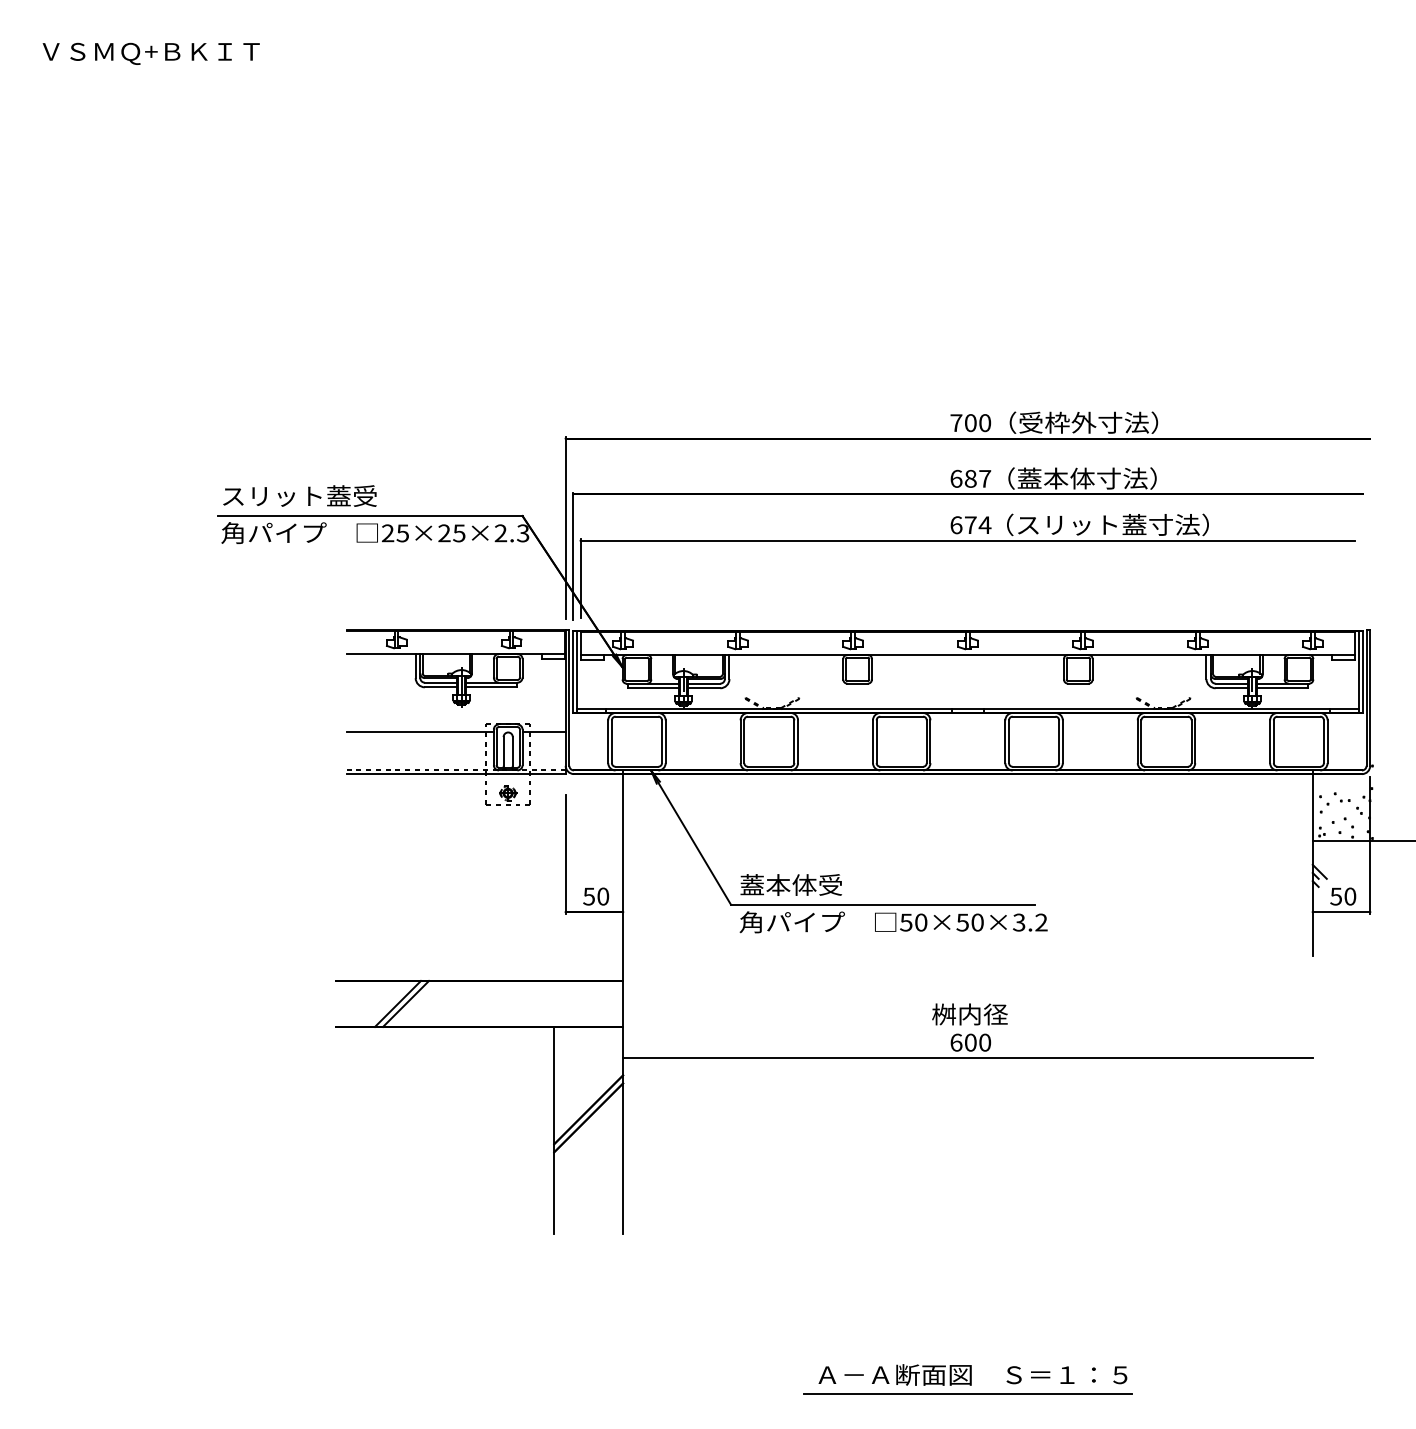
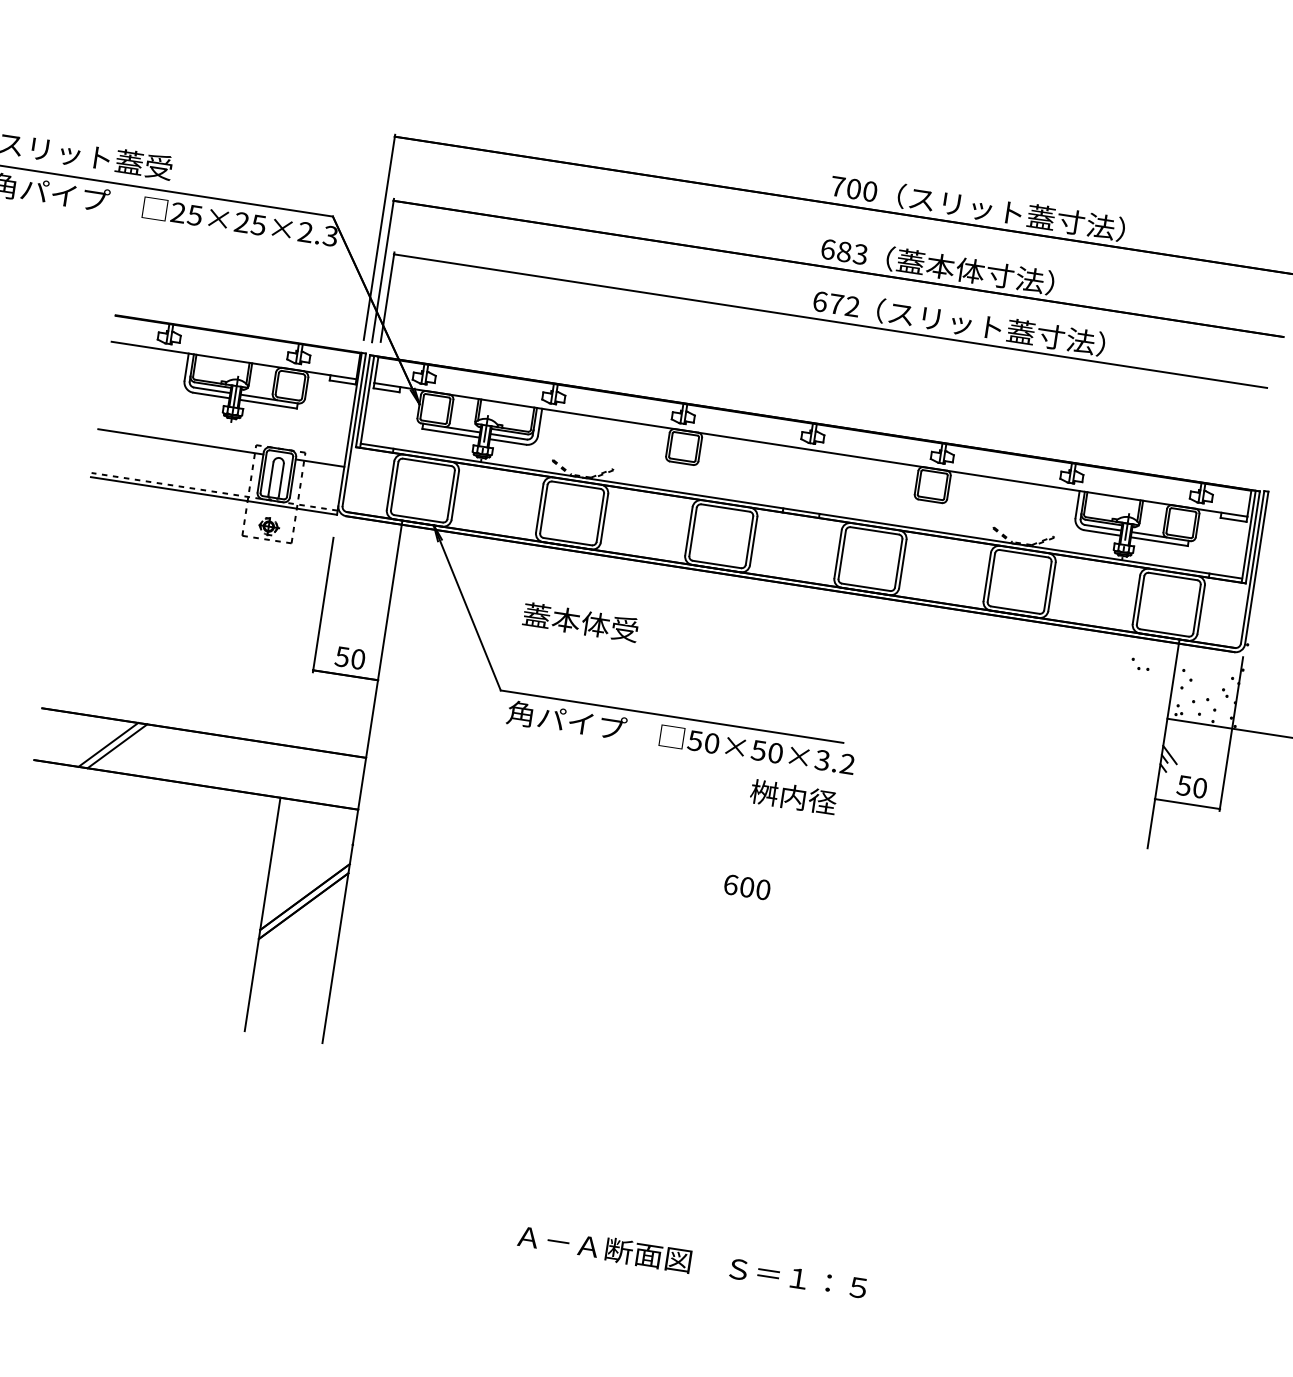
text: (1114, 422) -> (1016, 213), （受枠外寸法） -> （スリット蓋寸法）
text: (985, 478) -> (861, 254), 687 -> 683
text: (984, 524) -> (852, 305), 674 -> 672
part: (1341, 797) -> (1139, 664), moved
text: (790, 884) -> (579, 621), moved
text: (969, 1014) -> (792, 797), moved
line: (967, 1058) -> (740, 904), removed
line: (967, 1393) -> (683, 1282), removed

